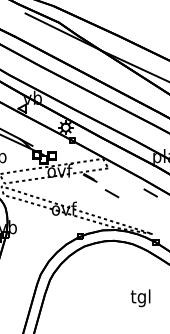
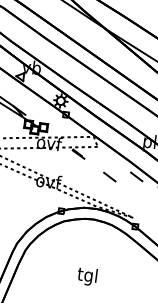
line: (111, 193) -> (109, 176), moved
text: (140, 298) -> (87, 276), moved

